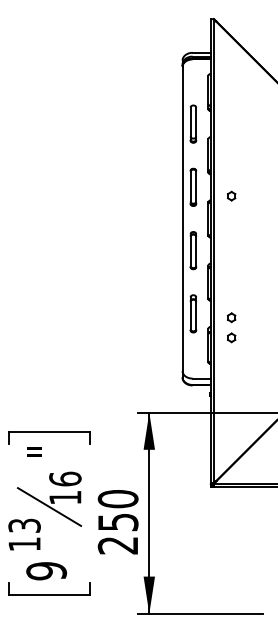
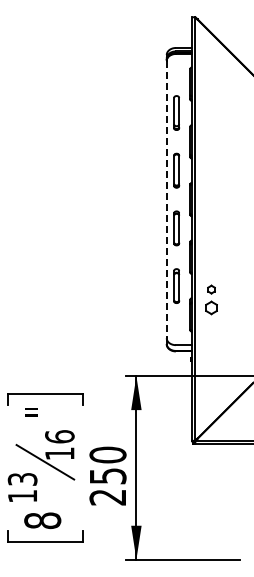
part: (231, 195) -> (211, 178), removed
line: (182, 218) -> (166, 199), solid -> dashed
part: (231, 337) -> (211, 307), size x1.6
text: (46, 570) -> (42, 520), 9 -> 8

